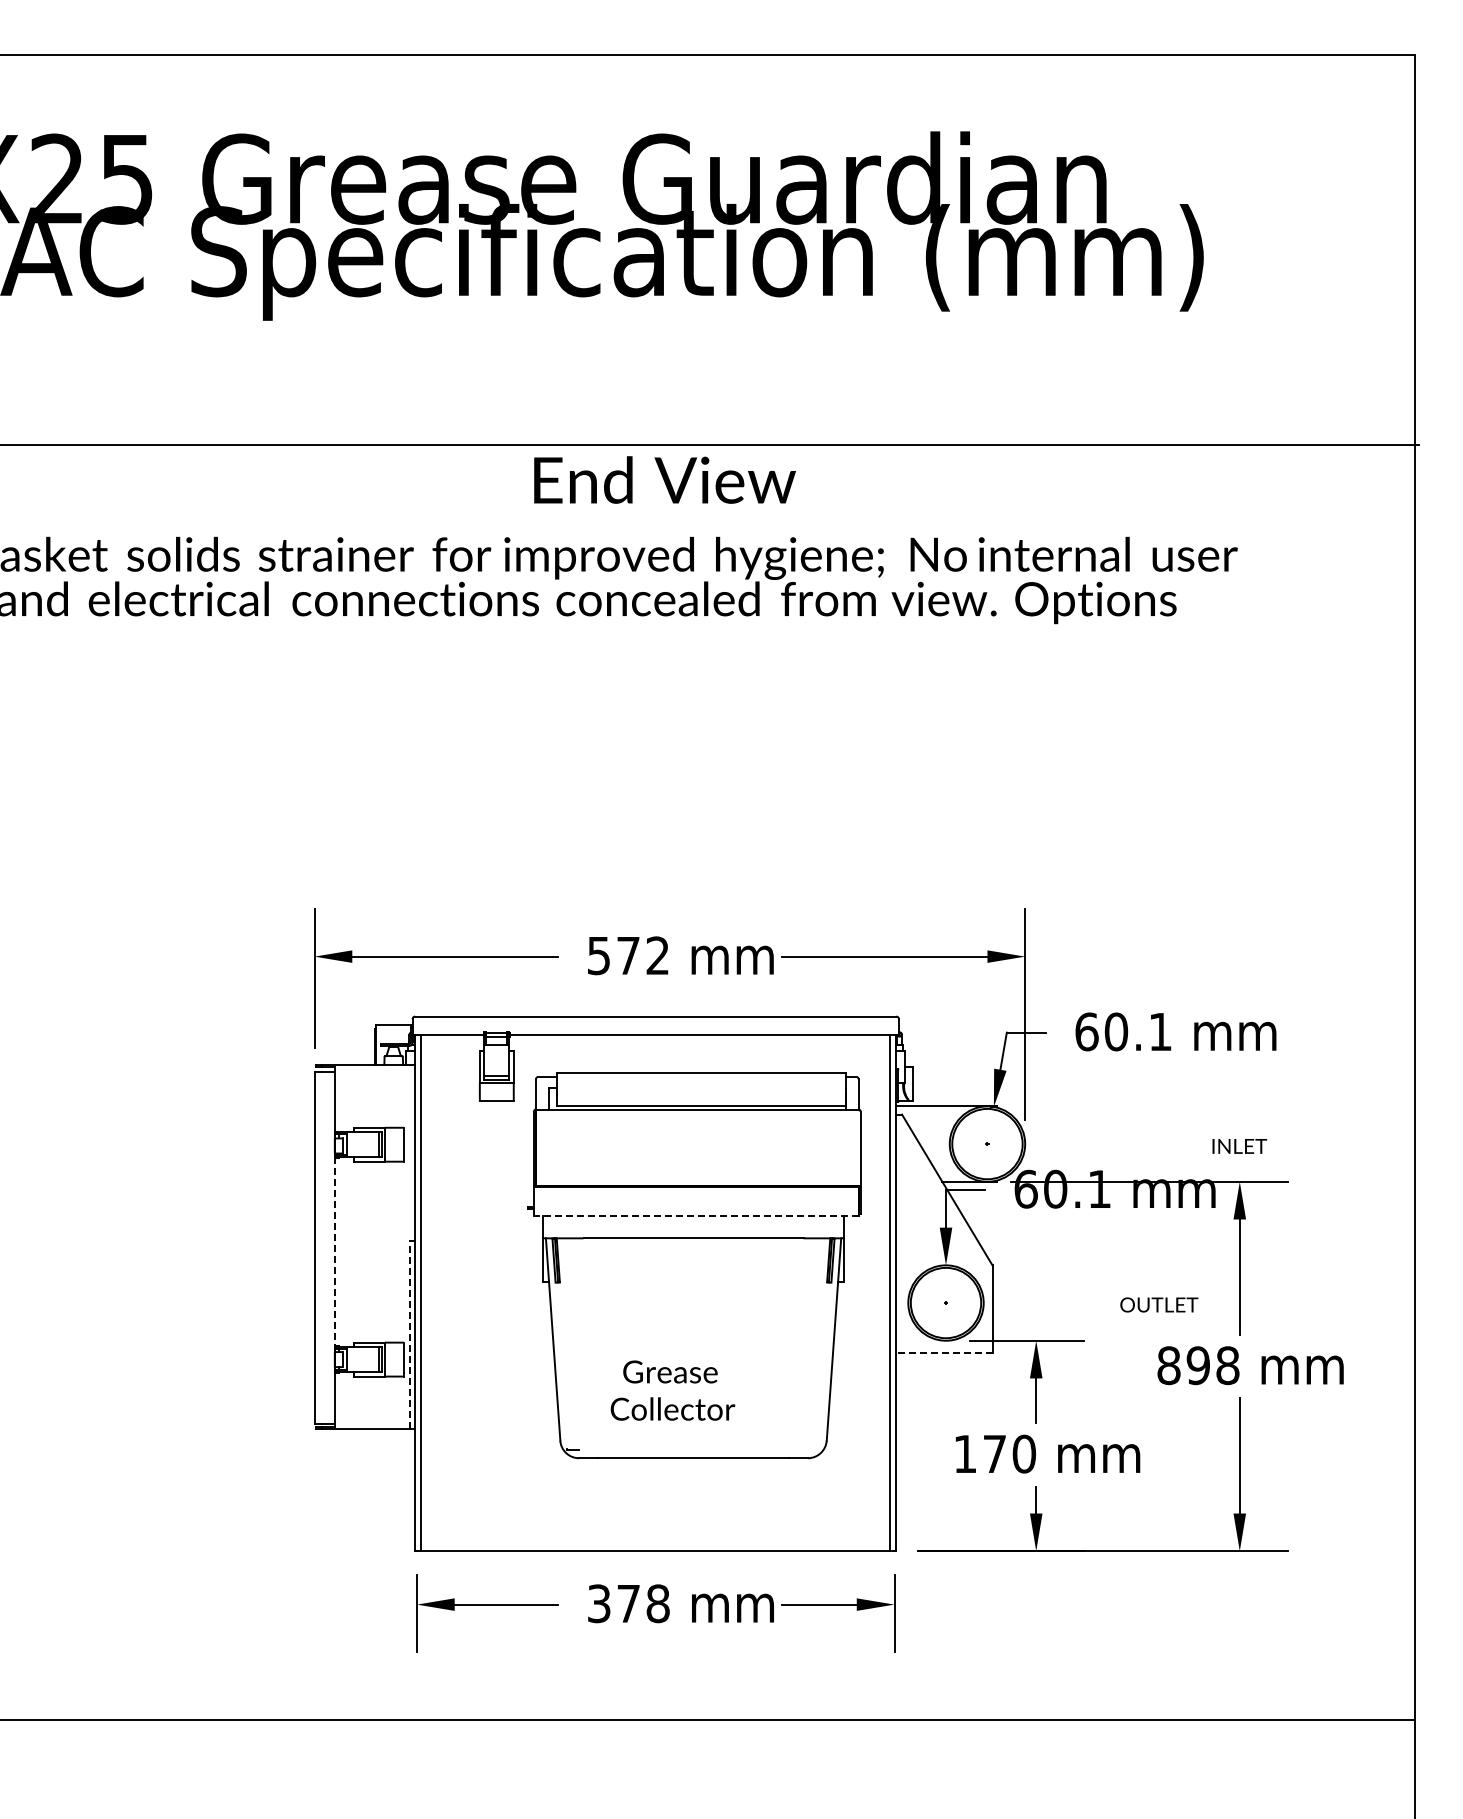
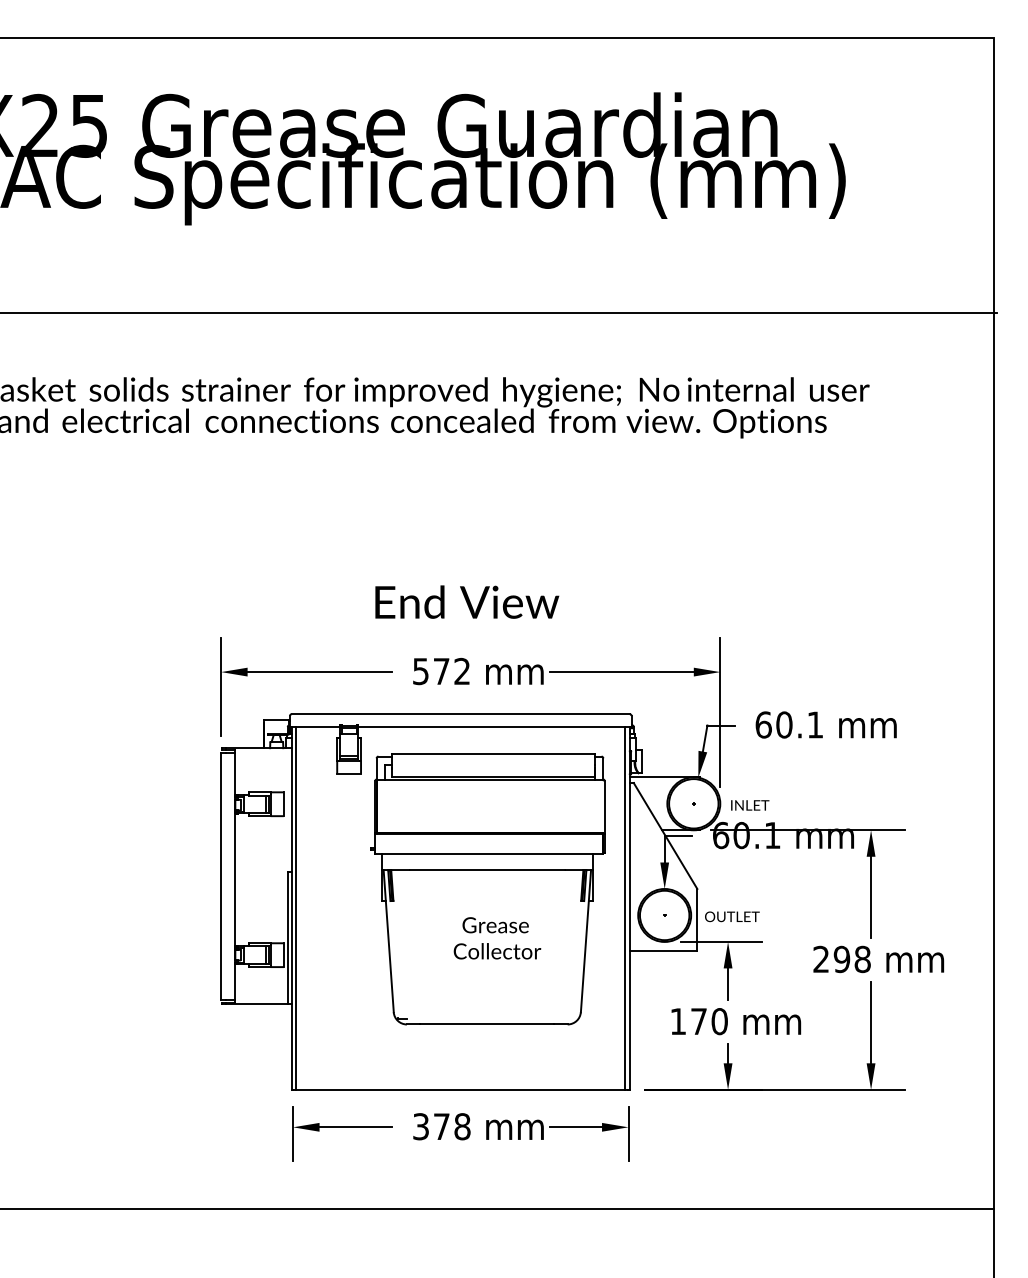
text: (664, 479) -> (466, 601), moved
text: (1239, 1146) -> (750, 805), moved
line: (695, 1215) -> (488, 853), dashed -> solid
line: (334, 1252) -> (235, 879), dashed -> solid
text: (1159, 1304) -> (732, 916), moved
line: (410, 1334) -> (288, 937), dashed -> solid
line: (943, 1353) -> (662, 950), dashed -> solid
text: (1168, 1365) -> (820, 959), 898 -> 298
text: (672, 1390) -> (497, 938), moved

